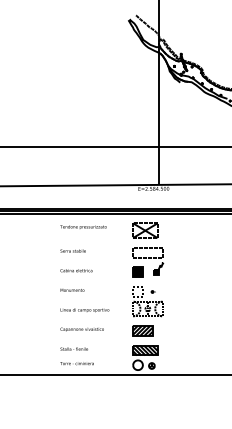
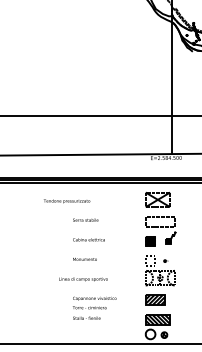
text: (83, 226) -> (67, 200), moved
text: (84, 310) -> (83, 279), moved
text: (76, 363) -> (89, 307), moved

